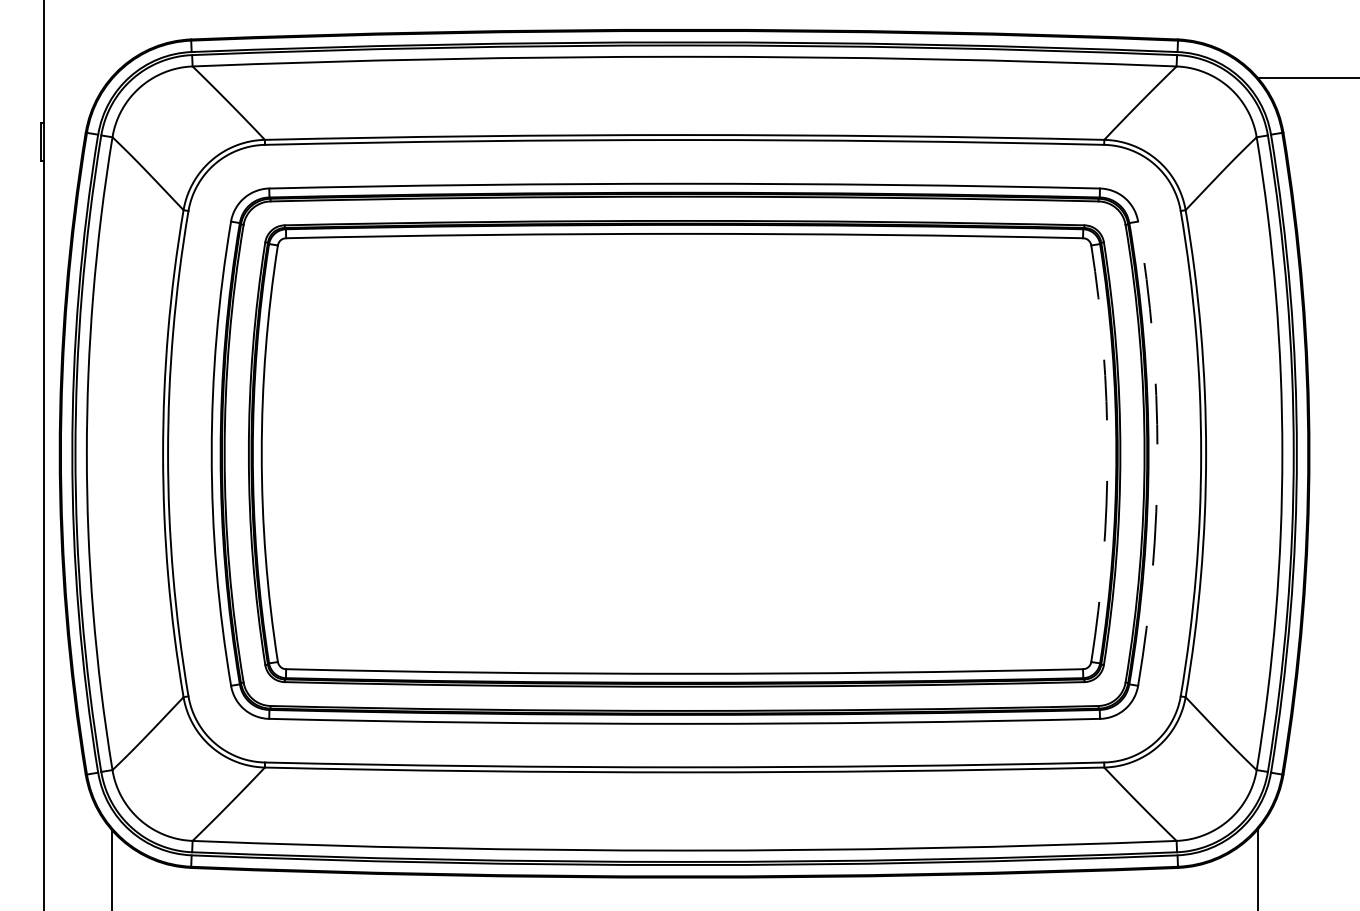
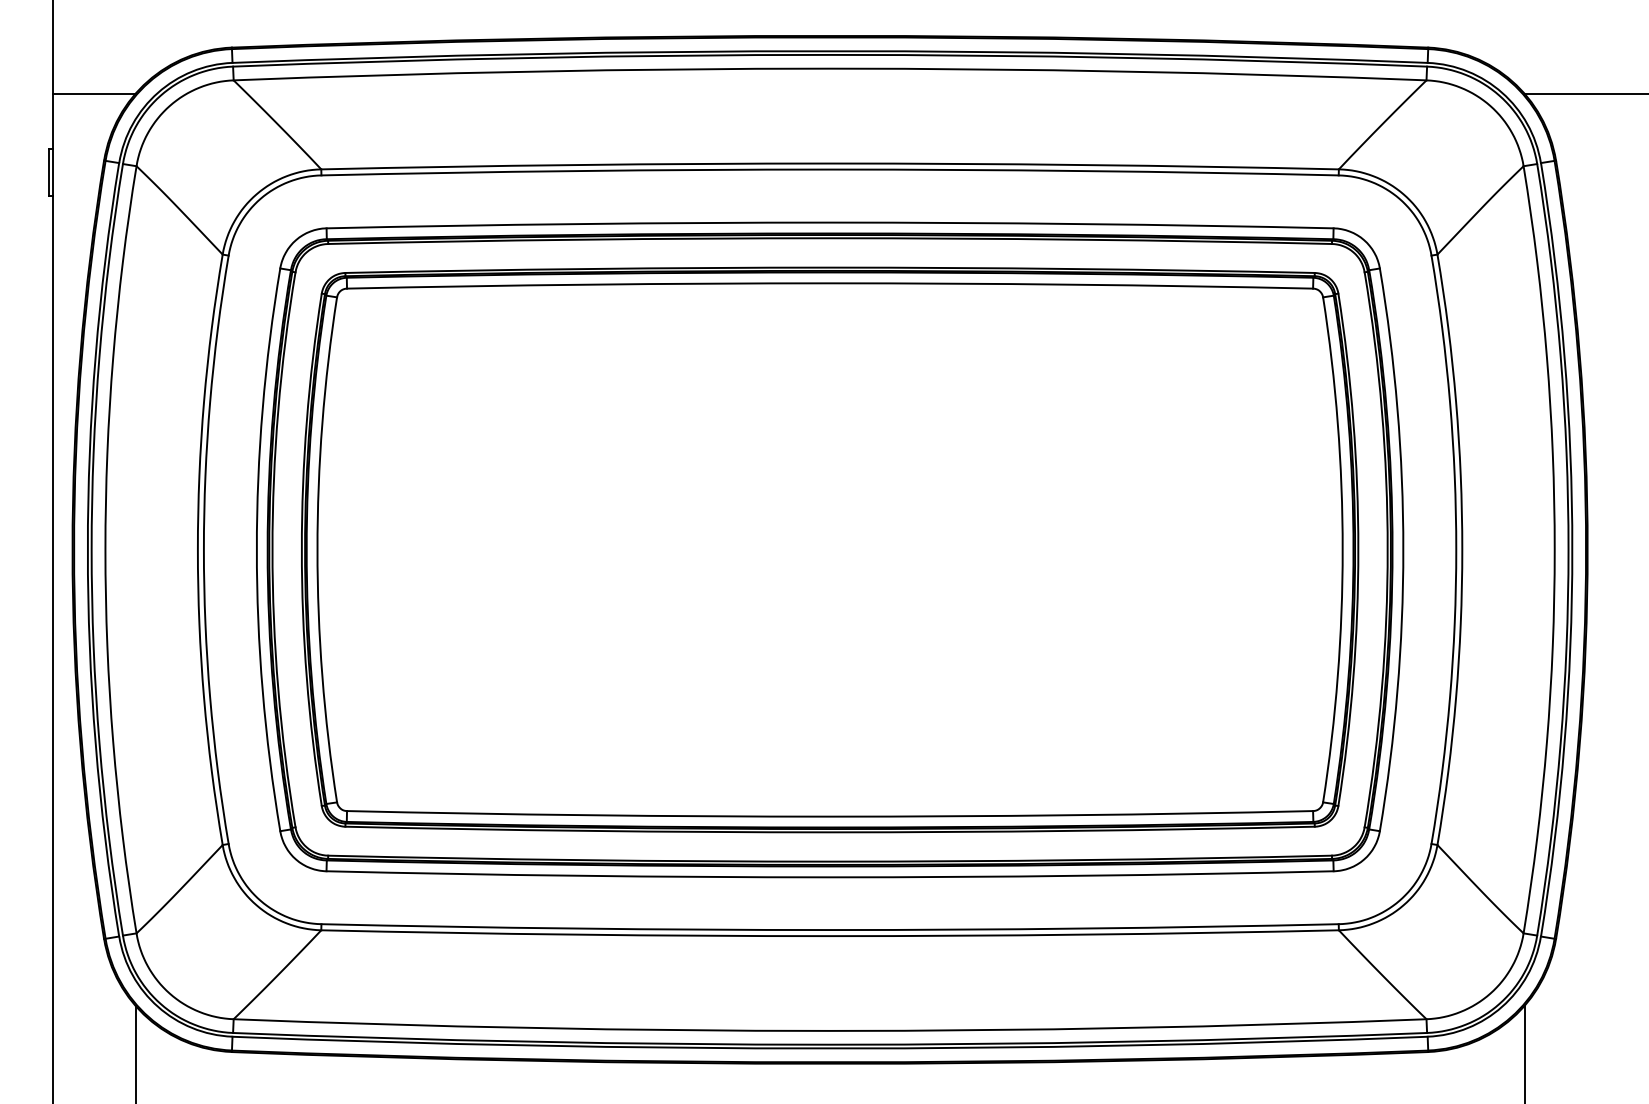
line: (77, 77) -> (94, 93), added
arc: (1107, 453) -> (1342, 549), dashed -> solid
arc: (1157, 453) -> (1403, 549), dashed -> solid

